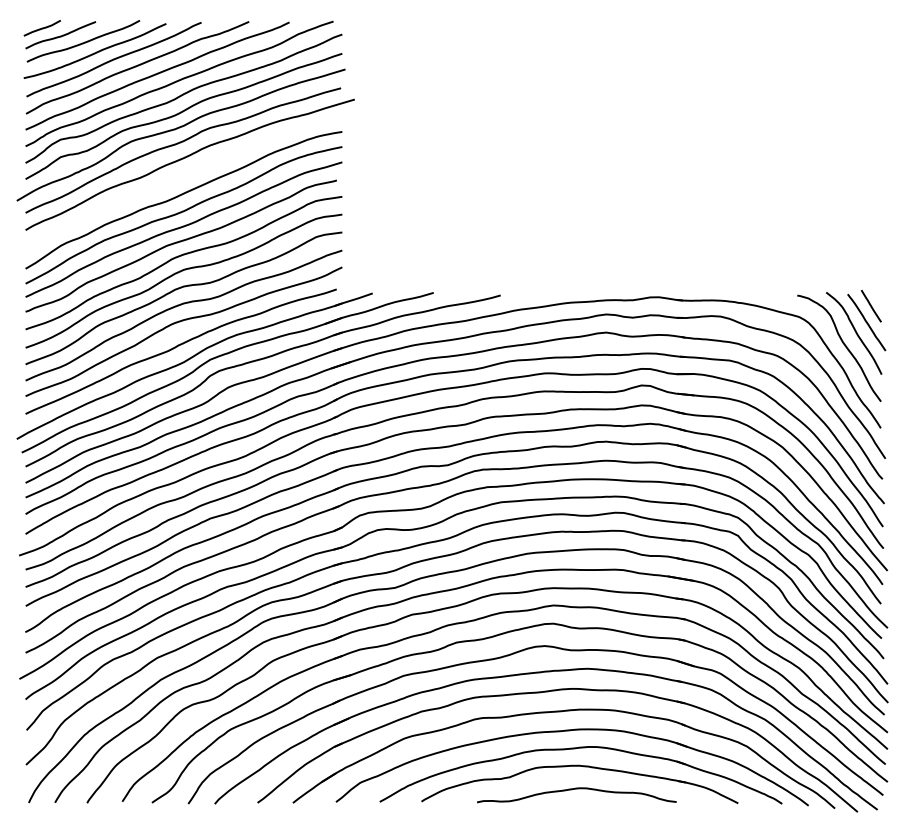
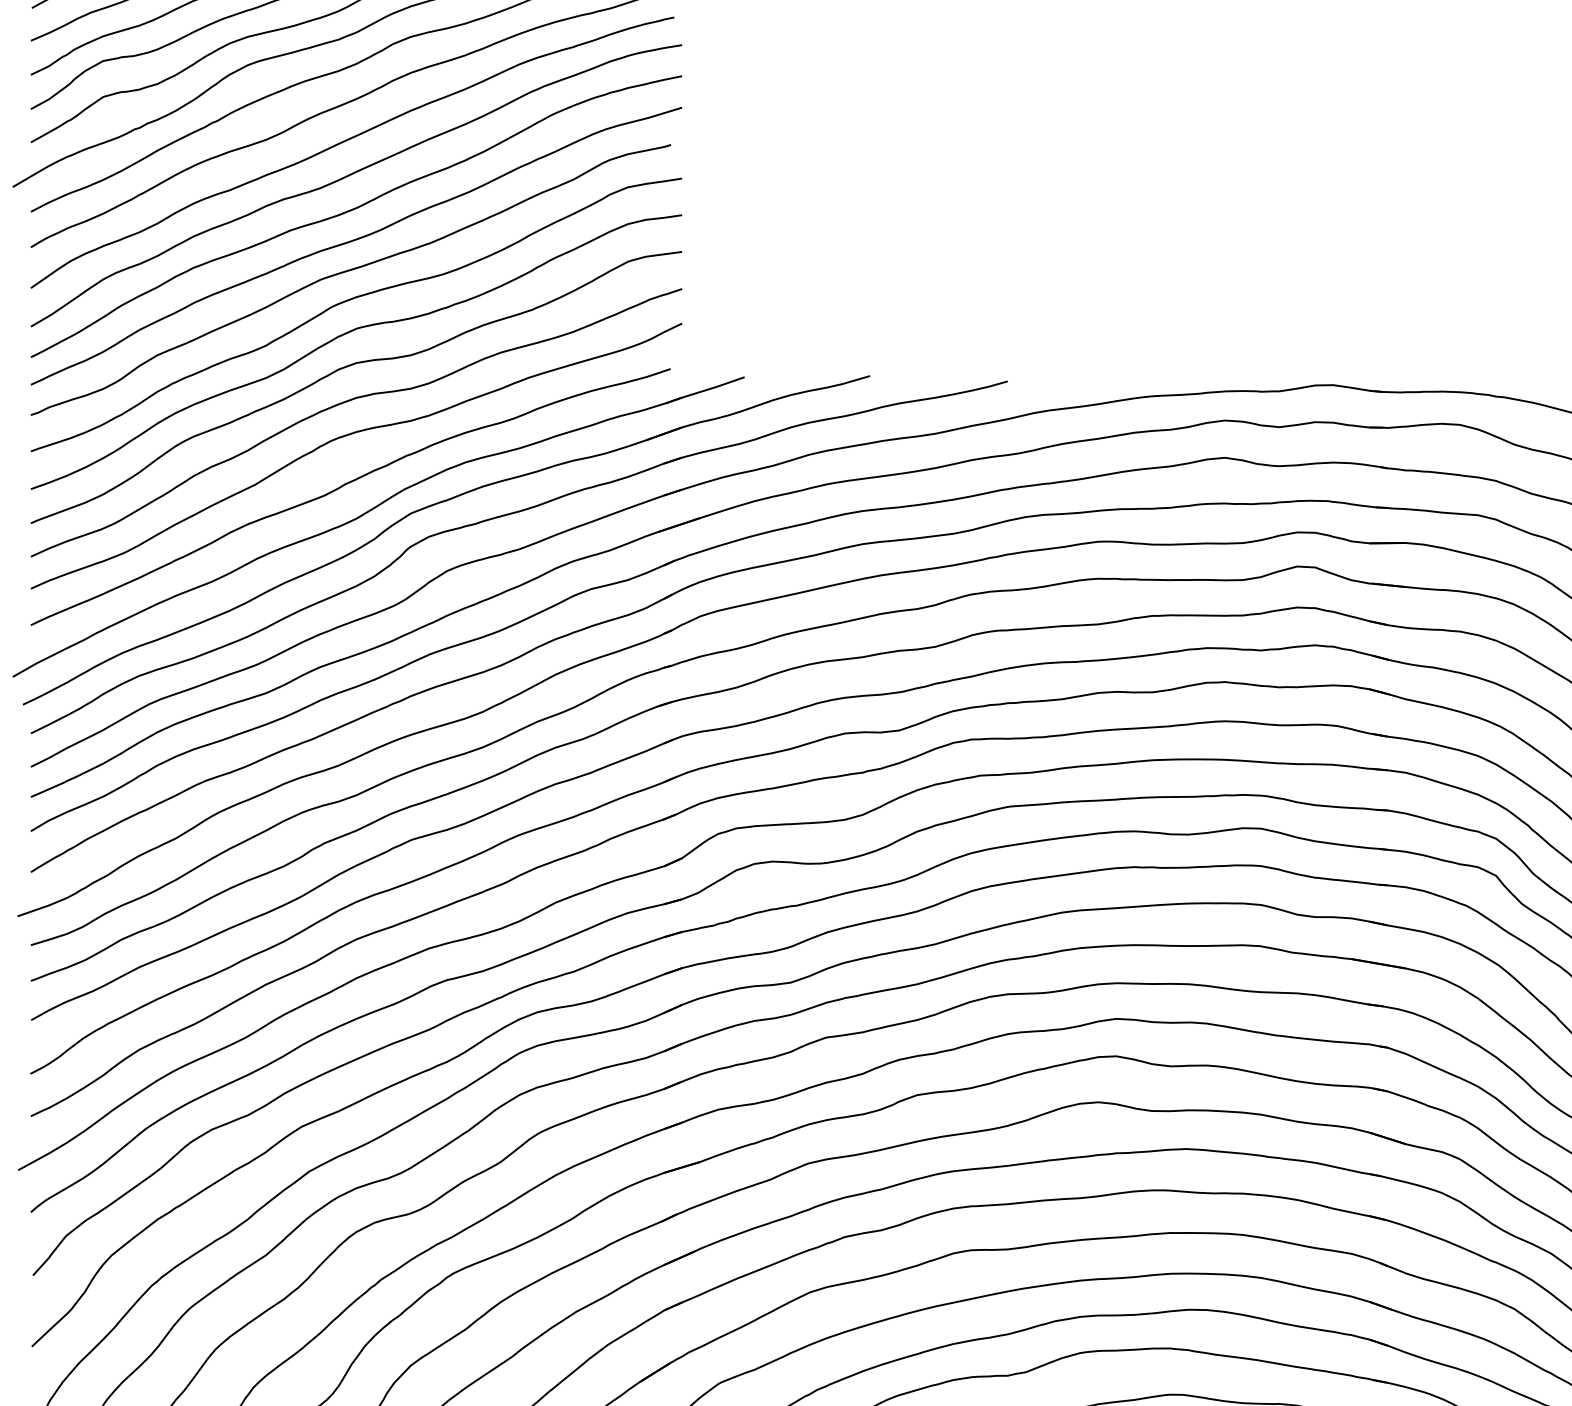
curve: (181, 178) -> (351, 140), added

